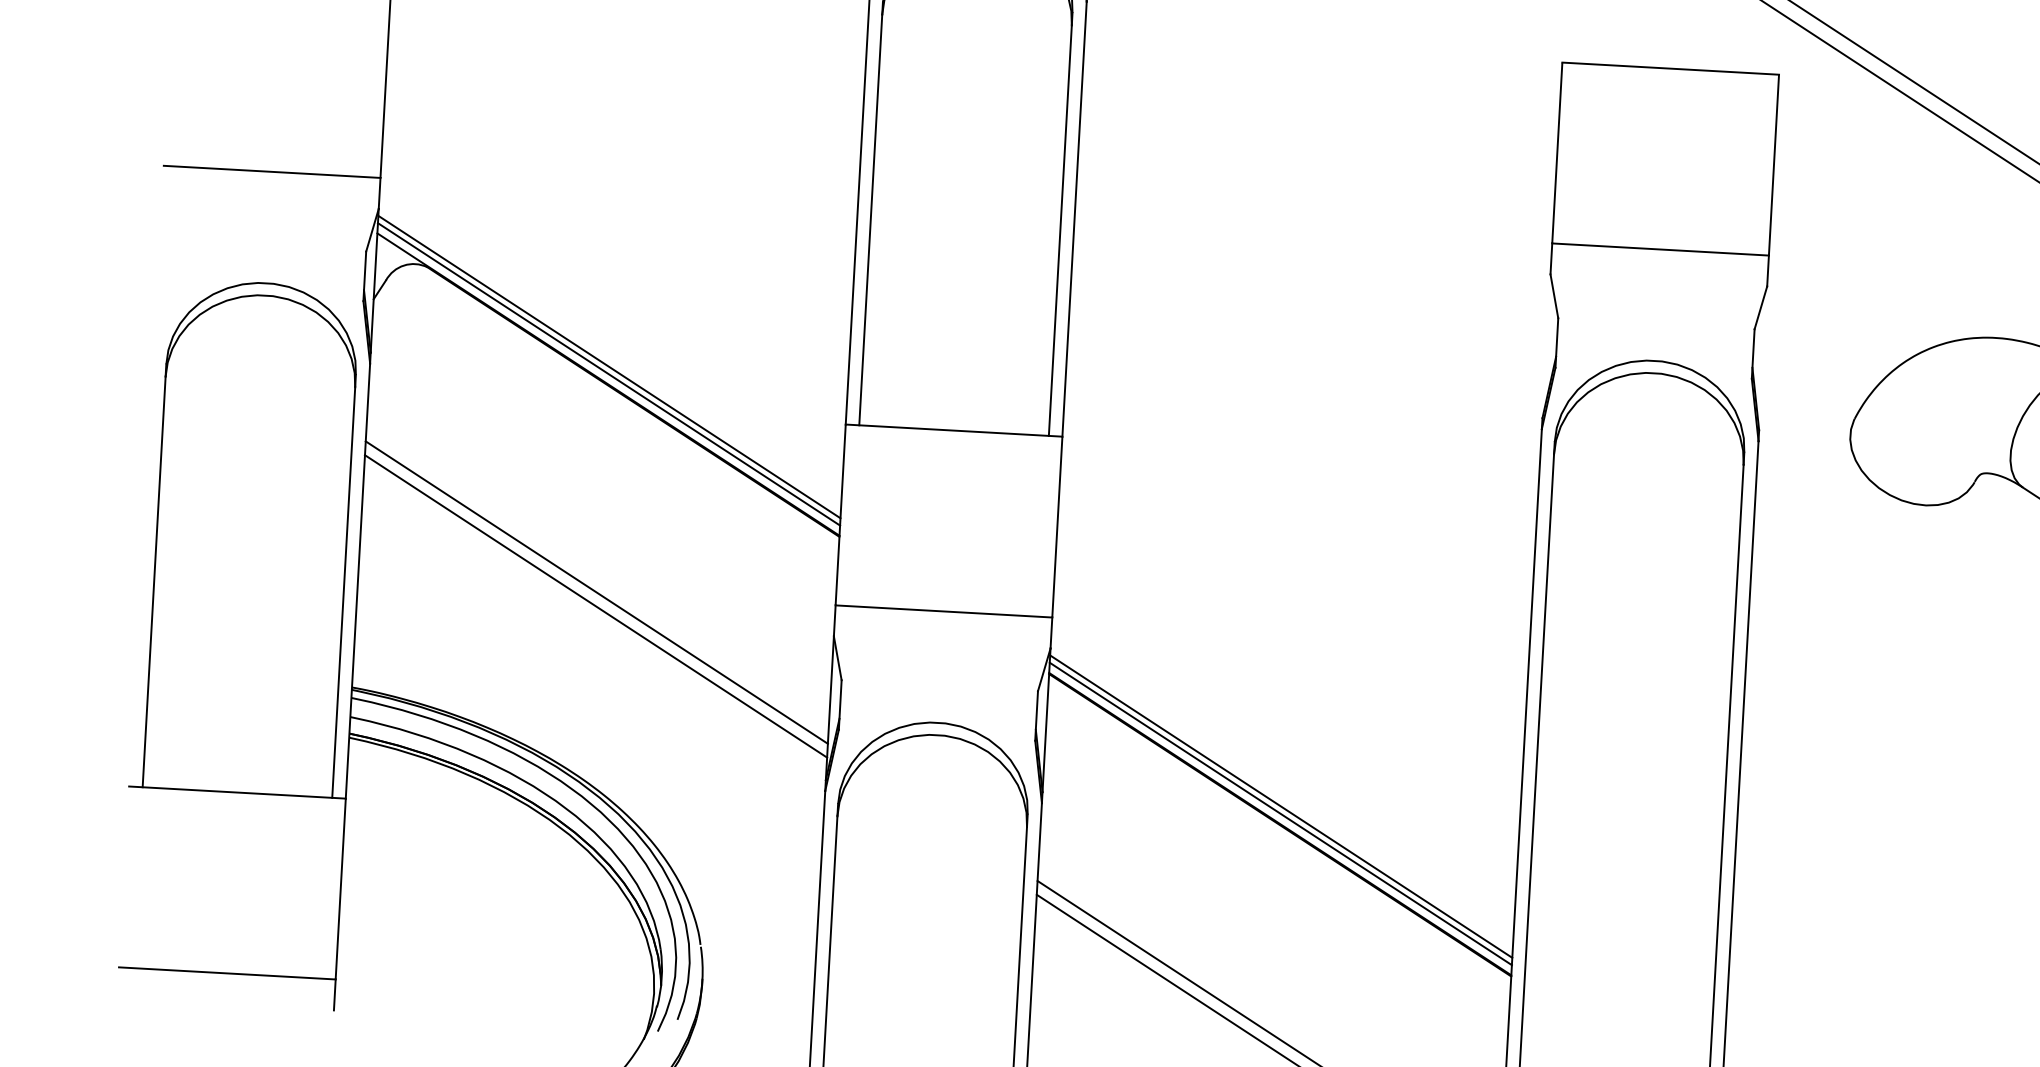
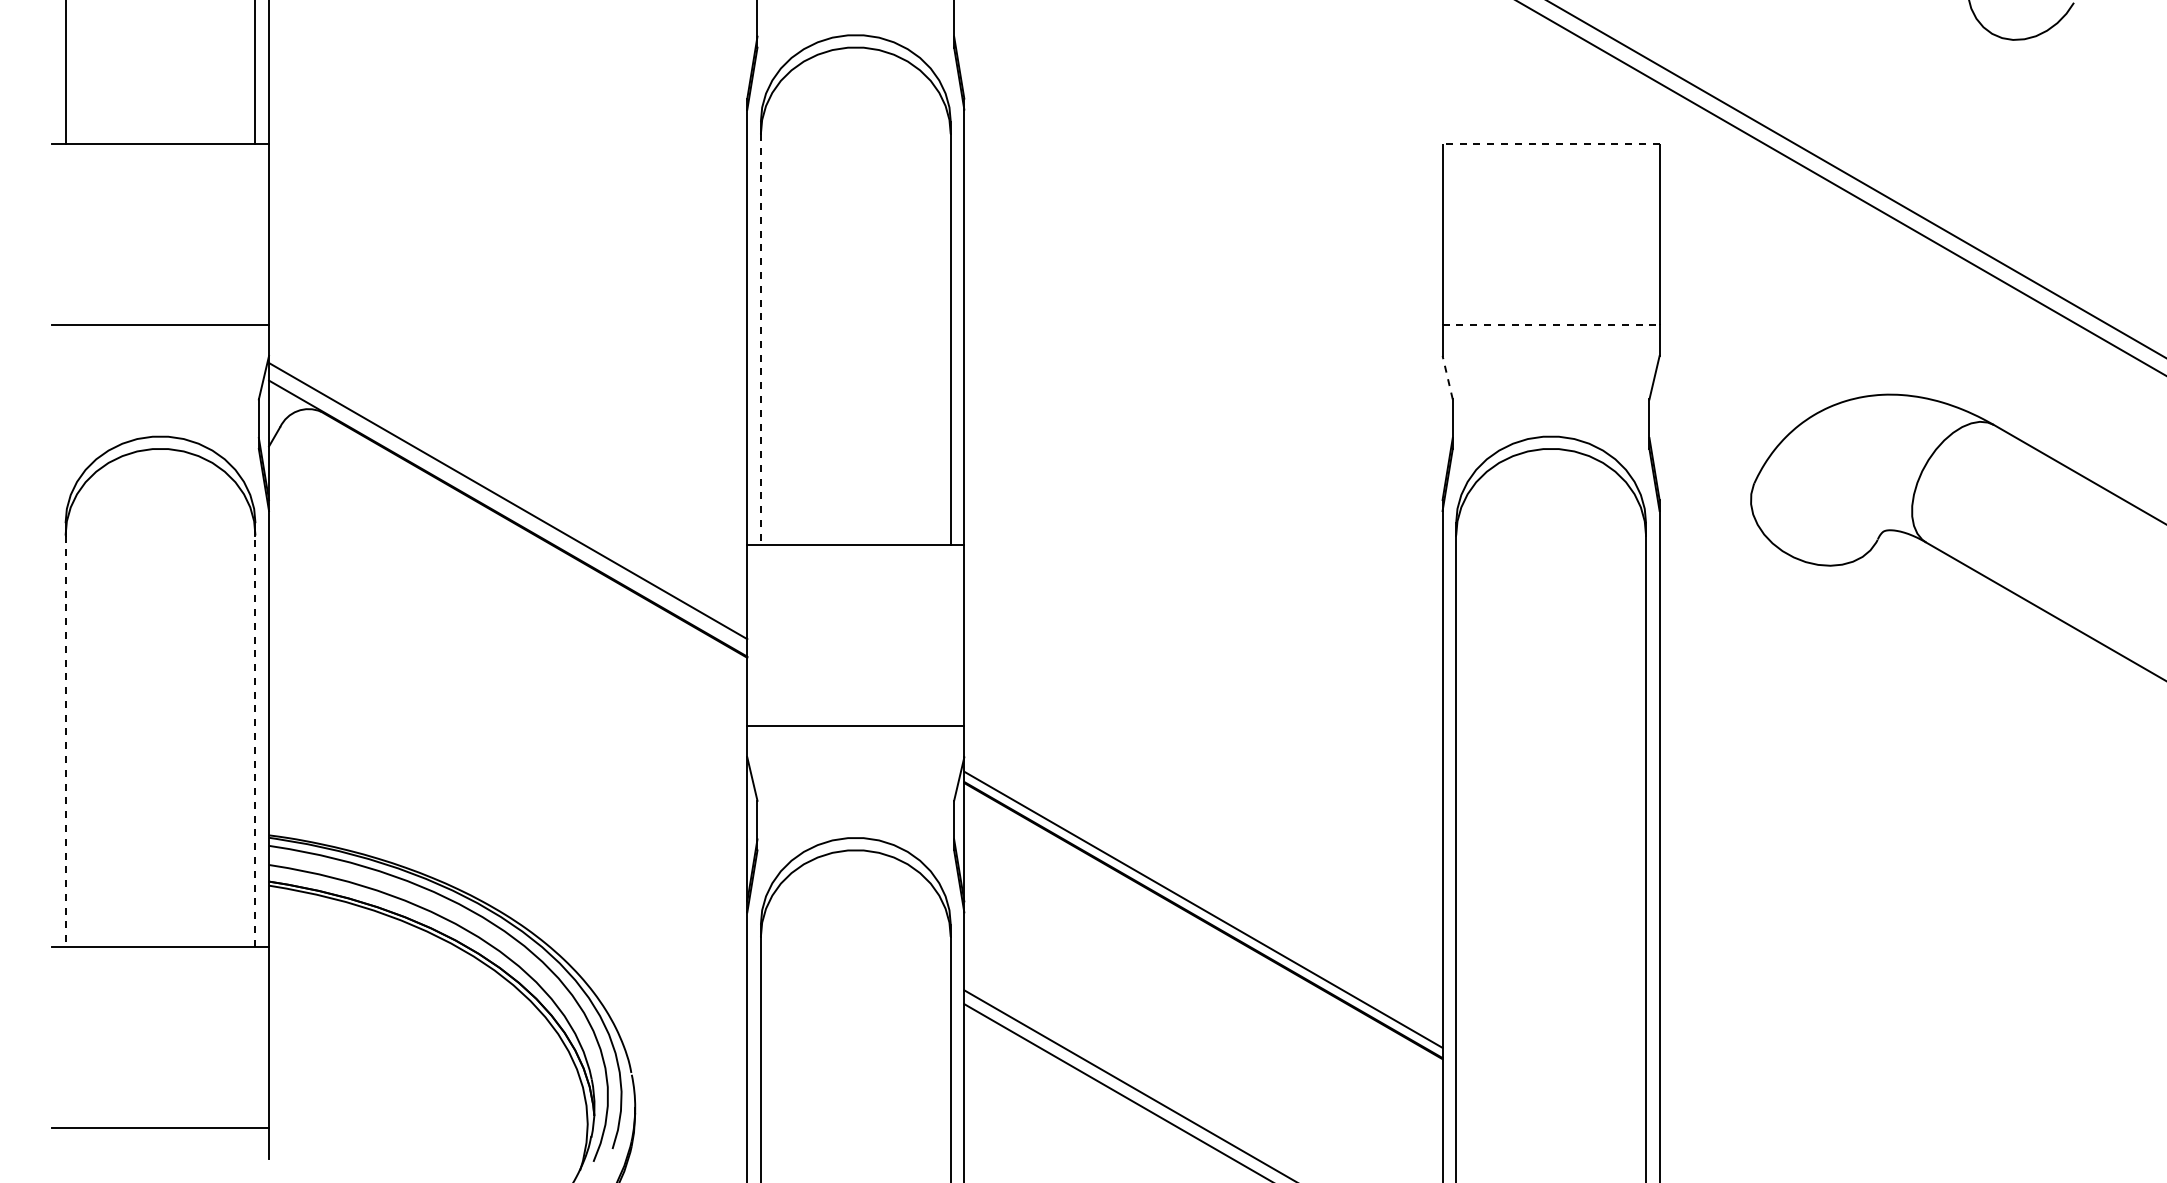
line: (1671, 68) -> (1551, 143), solid -> dashed
line: (870, 219) -> (760, 339), solid -> dashed
line: (1660, 249) -> (1551, 325), solid -> dashed
line: (1554, 296) -> (1447, 377), solid -> dashed
line: (609, 374) -> (508, 508), removed
line: (154, 582) -> (65, 741), solid -> dashed
line: (343, 592) -> (255, 741), solid -> dashed
line: (597, 592) -> (508, 726), removed
line: (596, 606) -> (508, 740), removed
line: (1281, 806) -> (1203, 902), removed

